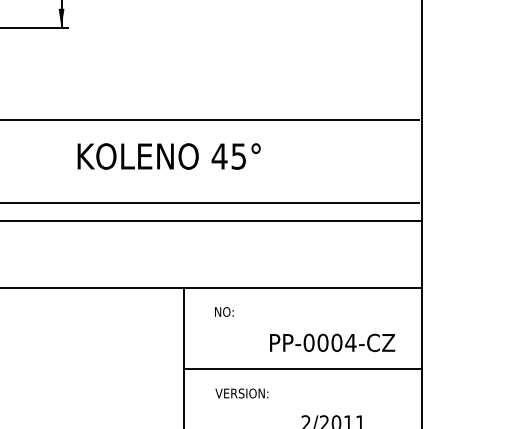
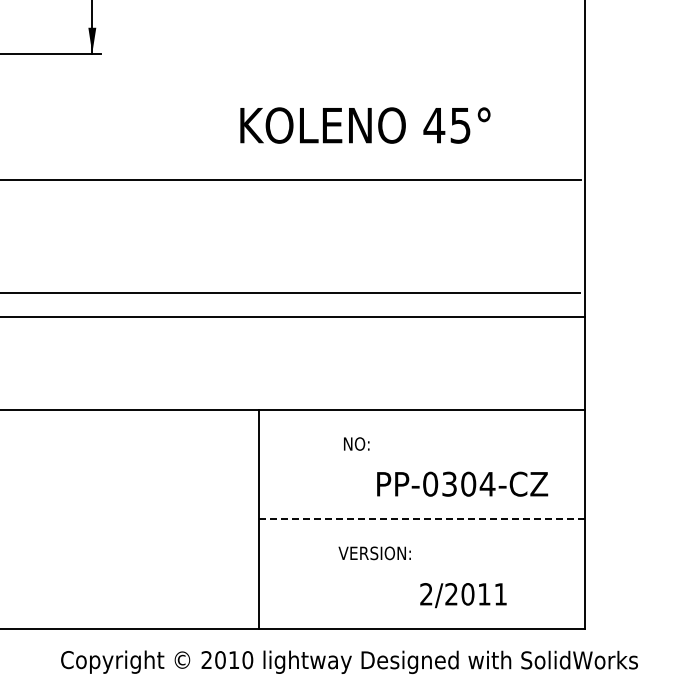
text: (169, 156) -> (365, 125), moved
text: (224, 311) -> (356, 443), moved
text: (322, 342) -> (449, 483), PP-0004-CZ -> PP-0304-CZ
line: (303, 368) -> (422, 519), solid -> dashed
text: (241, 393) -> (374, 553), moved

